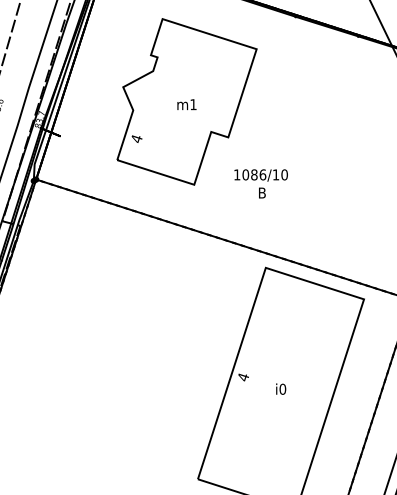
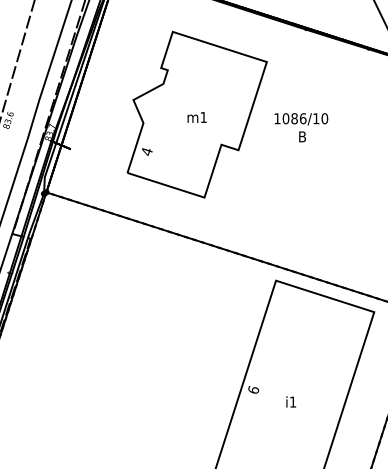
text: (260, 183) -> (300, 127), moved
text: (243, 377) -> (253, 390), 4 -> 6
text: (282, 388) -> (292, 401), i0 -> i1

